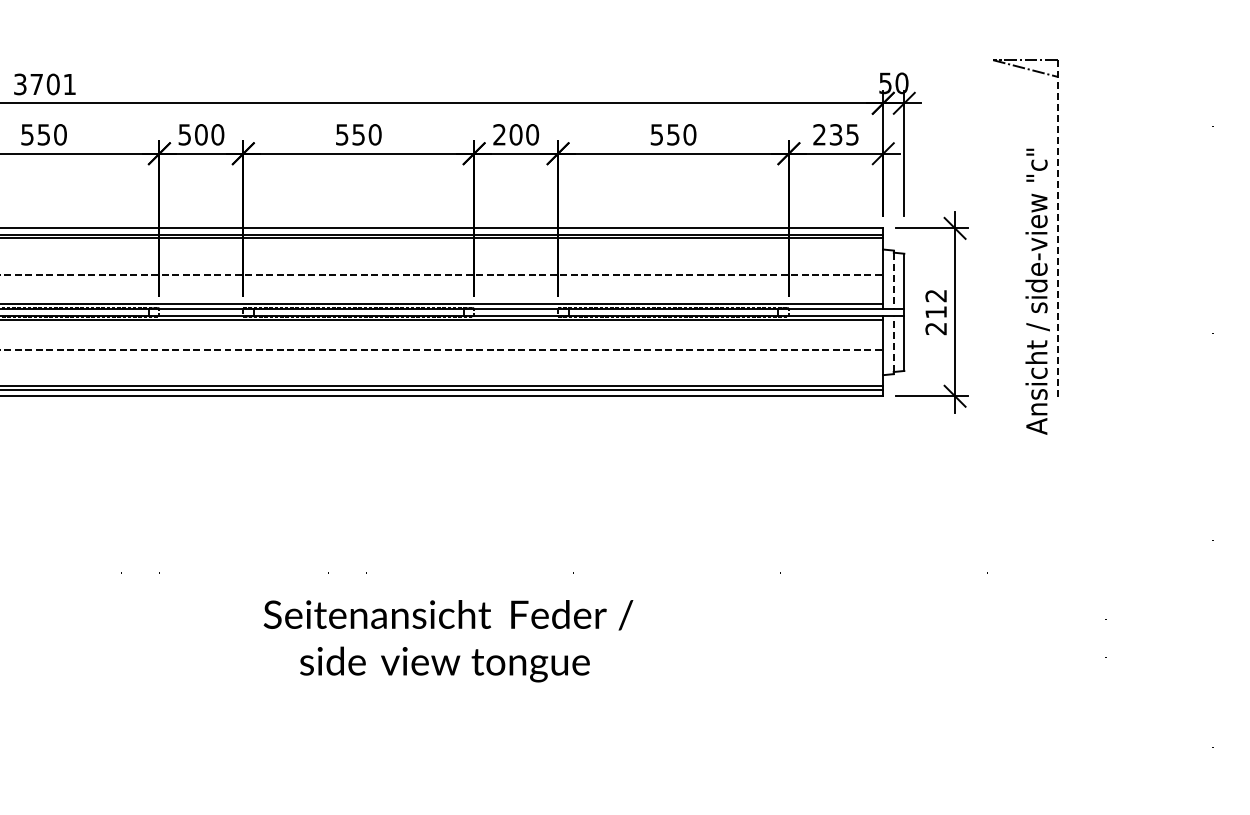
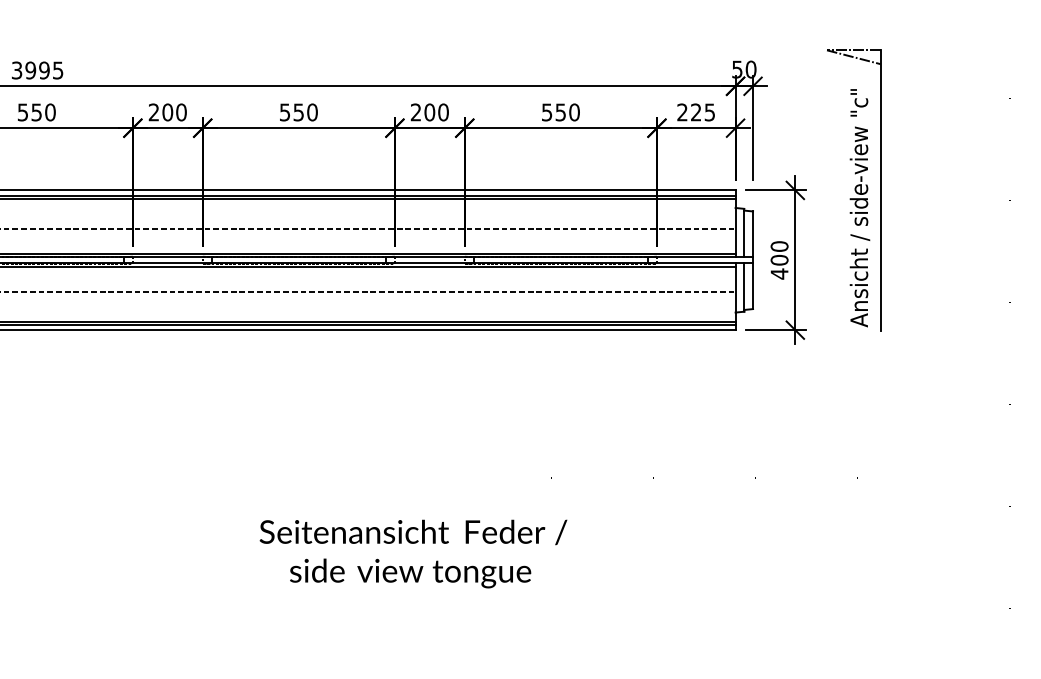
text: (52, 84) -> (43, 70), 3701 -> 3995
text: (184, 134) -> (153, 112), 500 -> 200
text: (835, 134) -> (695, 112), 235 -> 225
line: (1057, 228) -> (880, 190), dashed -> solid
line: (893, 280) -> (744, 233), dashed -> solid
text: (1037, 291) -> (859, 207), moved
text: (935, 312) -> (779, 260), 212 -> 400
line: (893, 344) -> (744, 287), dashed -> solid
text: (448, 641) -> (413, 554), moved

